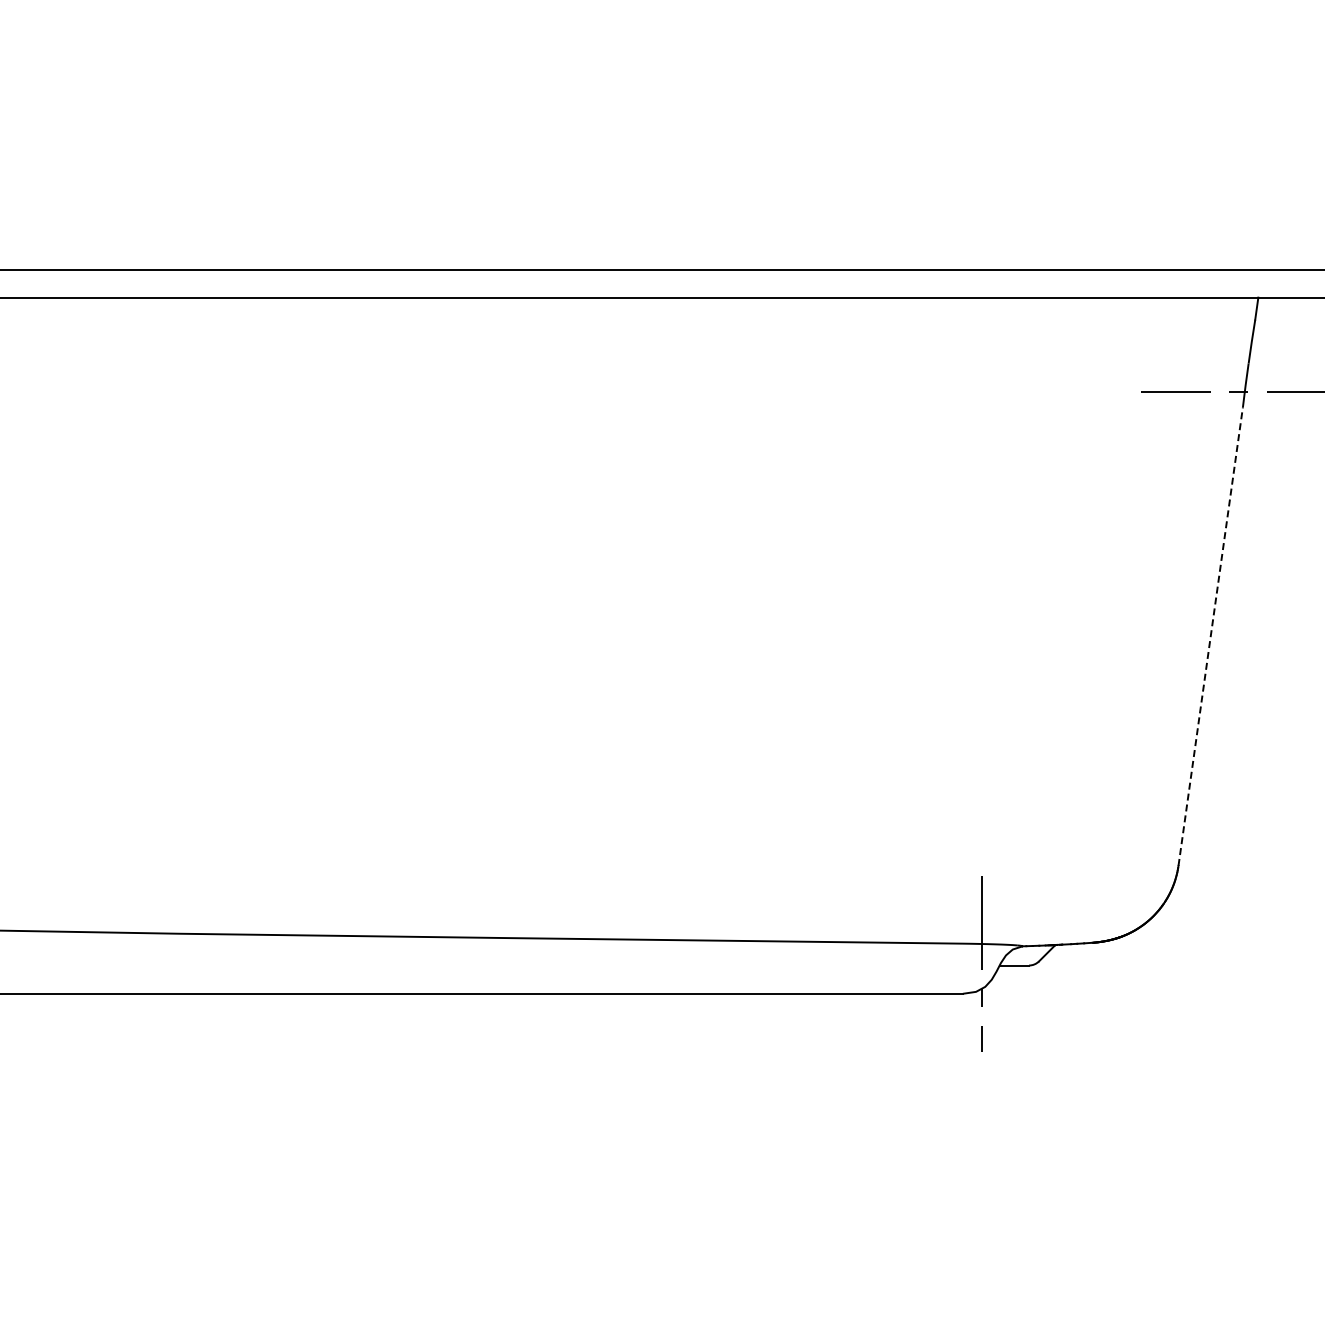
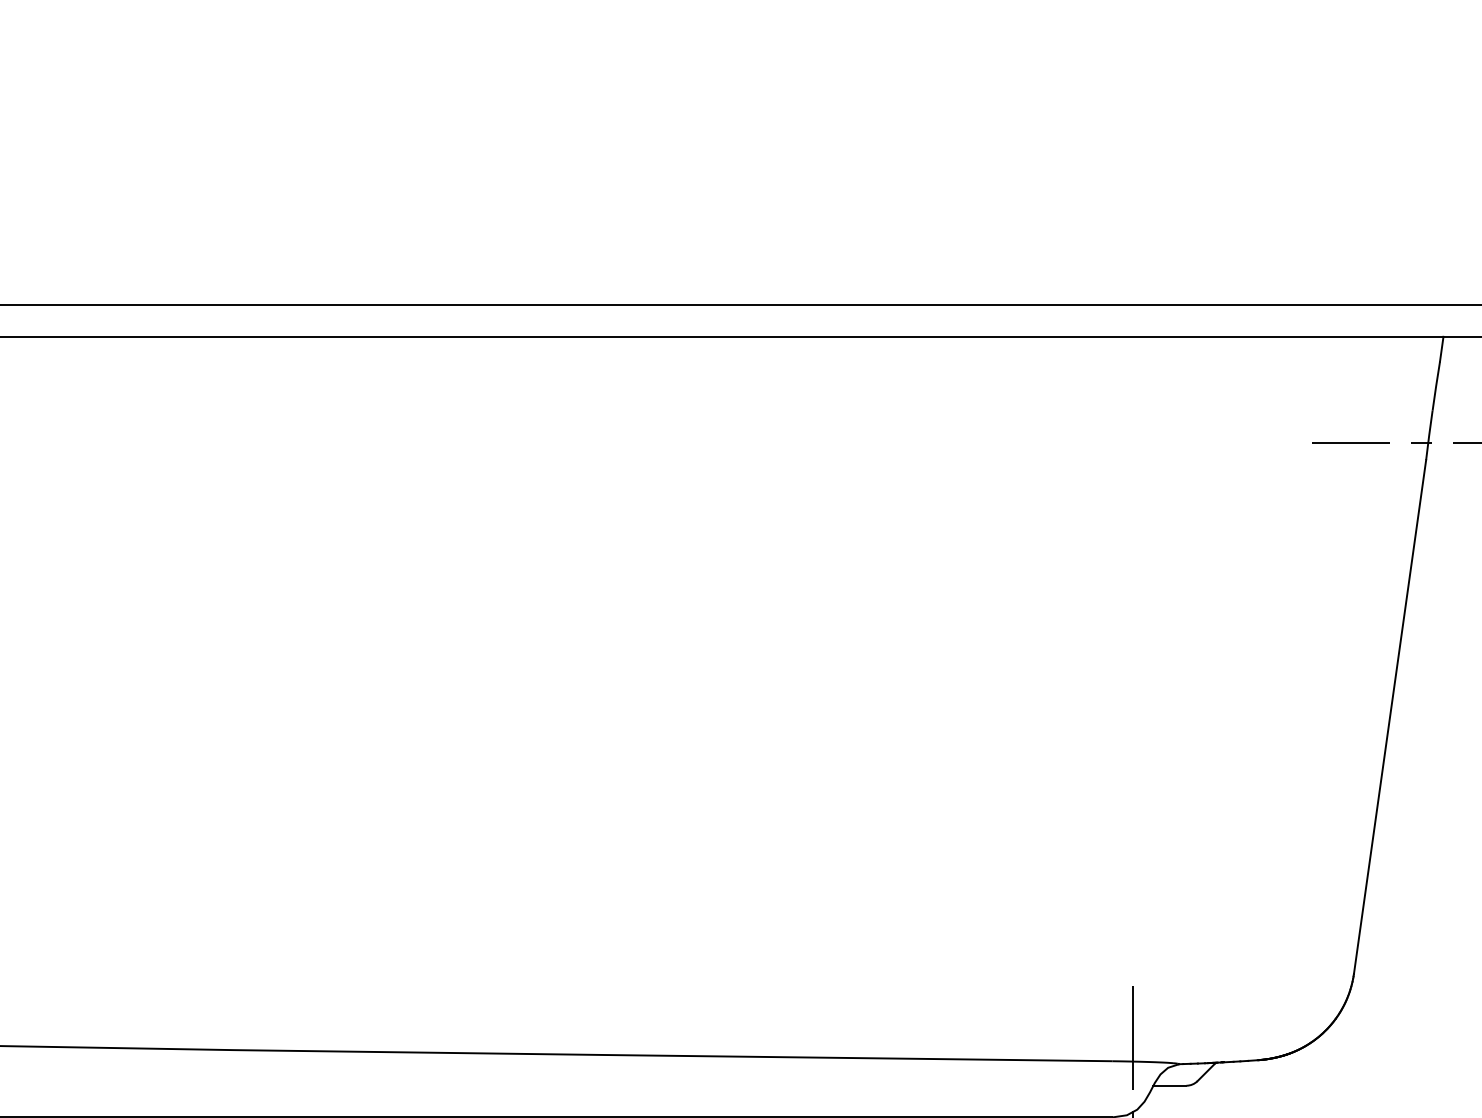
line: (1210, 636) -> (1389, 716), dashed -> solid

